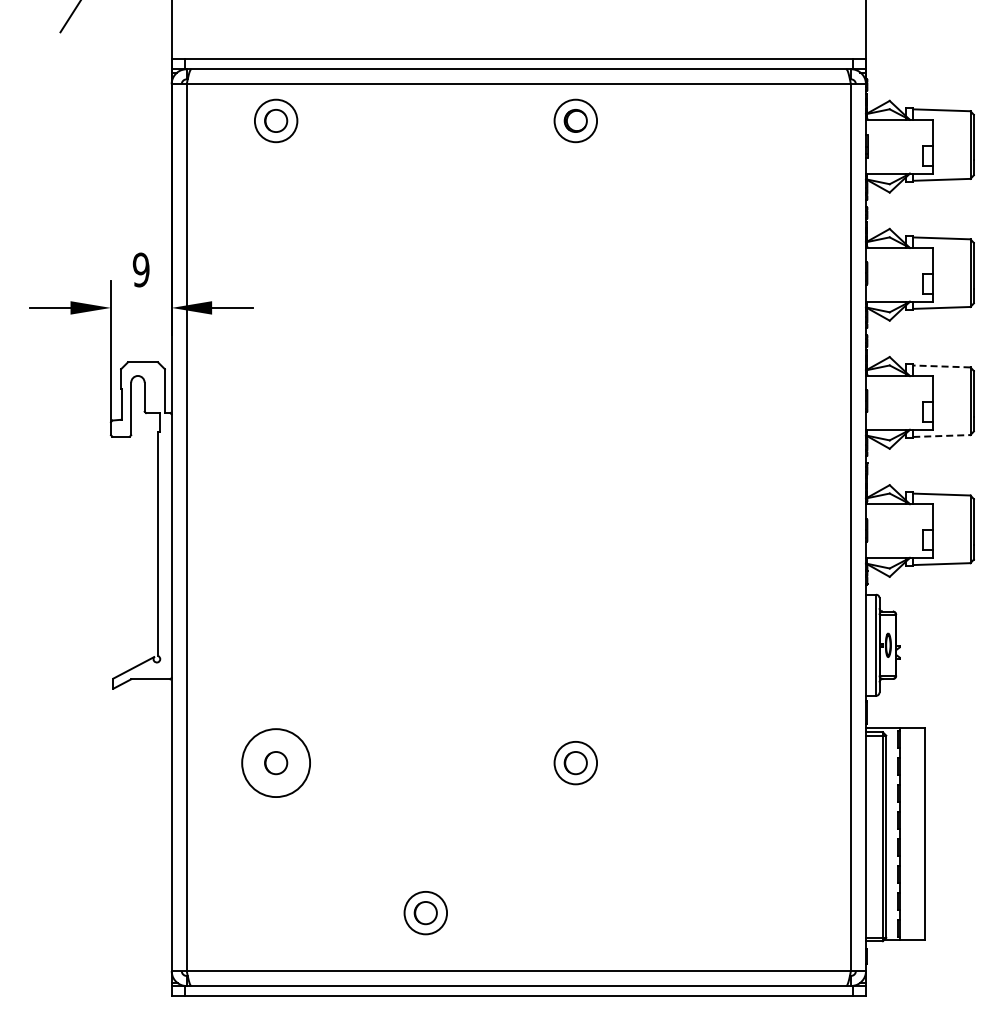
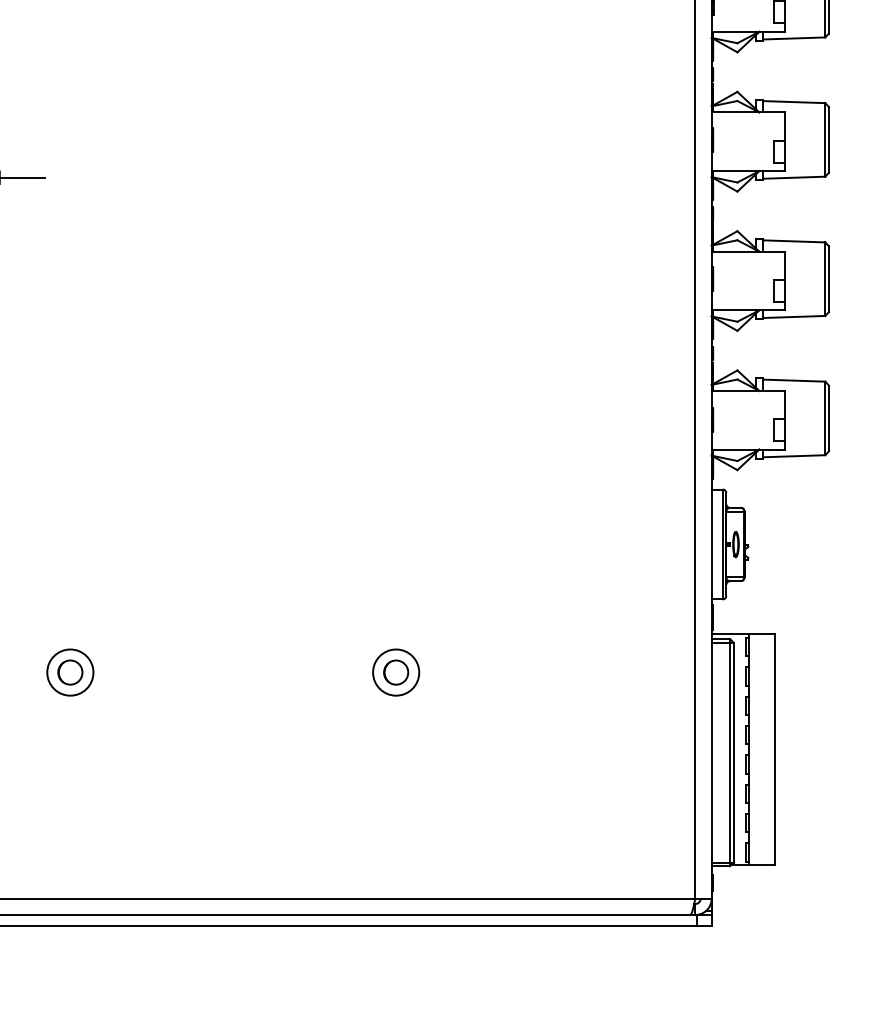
line: (941, 366) -> (793, 241), dashed -> solid
line: (941, 436) -> (793, 317), dashed -> solid
circle: (275, 762) -> (69, 671), size x0.62
part: (425, 913) -> (232, 836), removed

